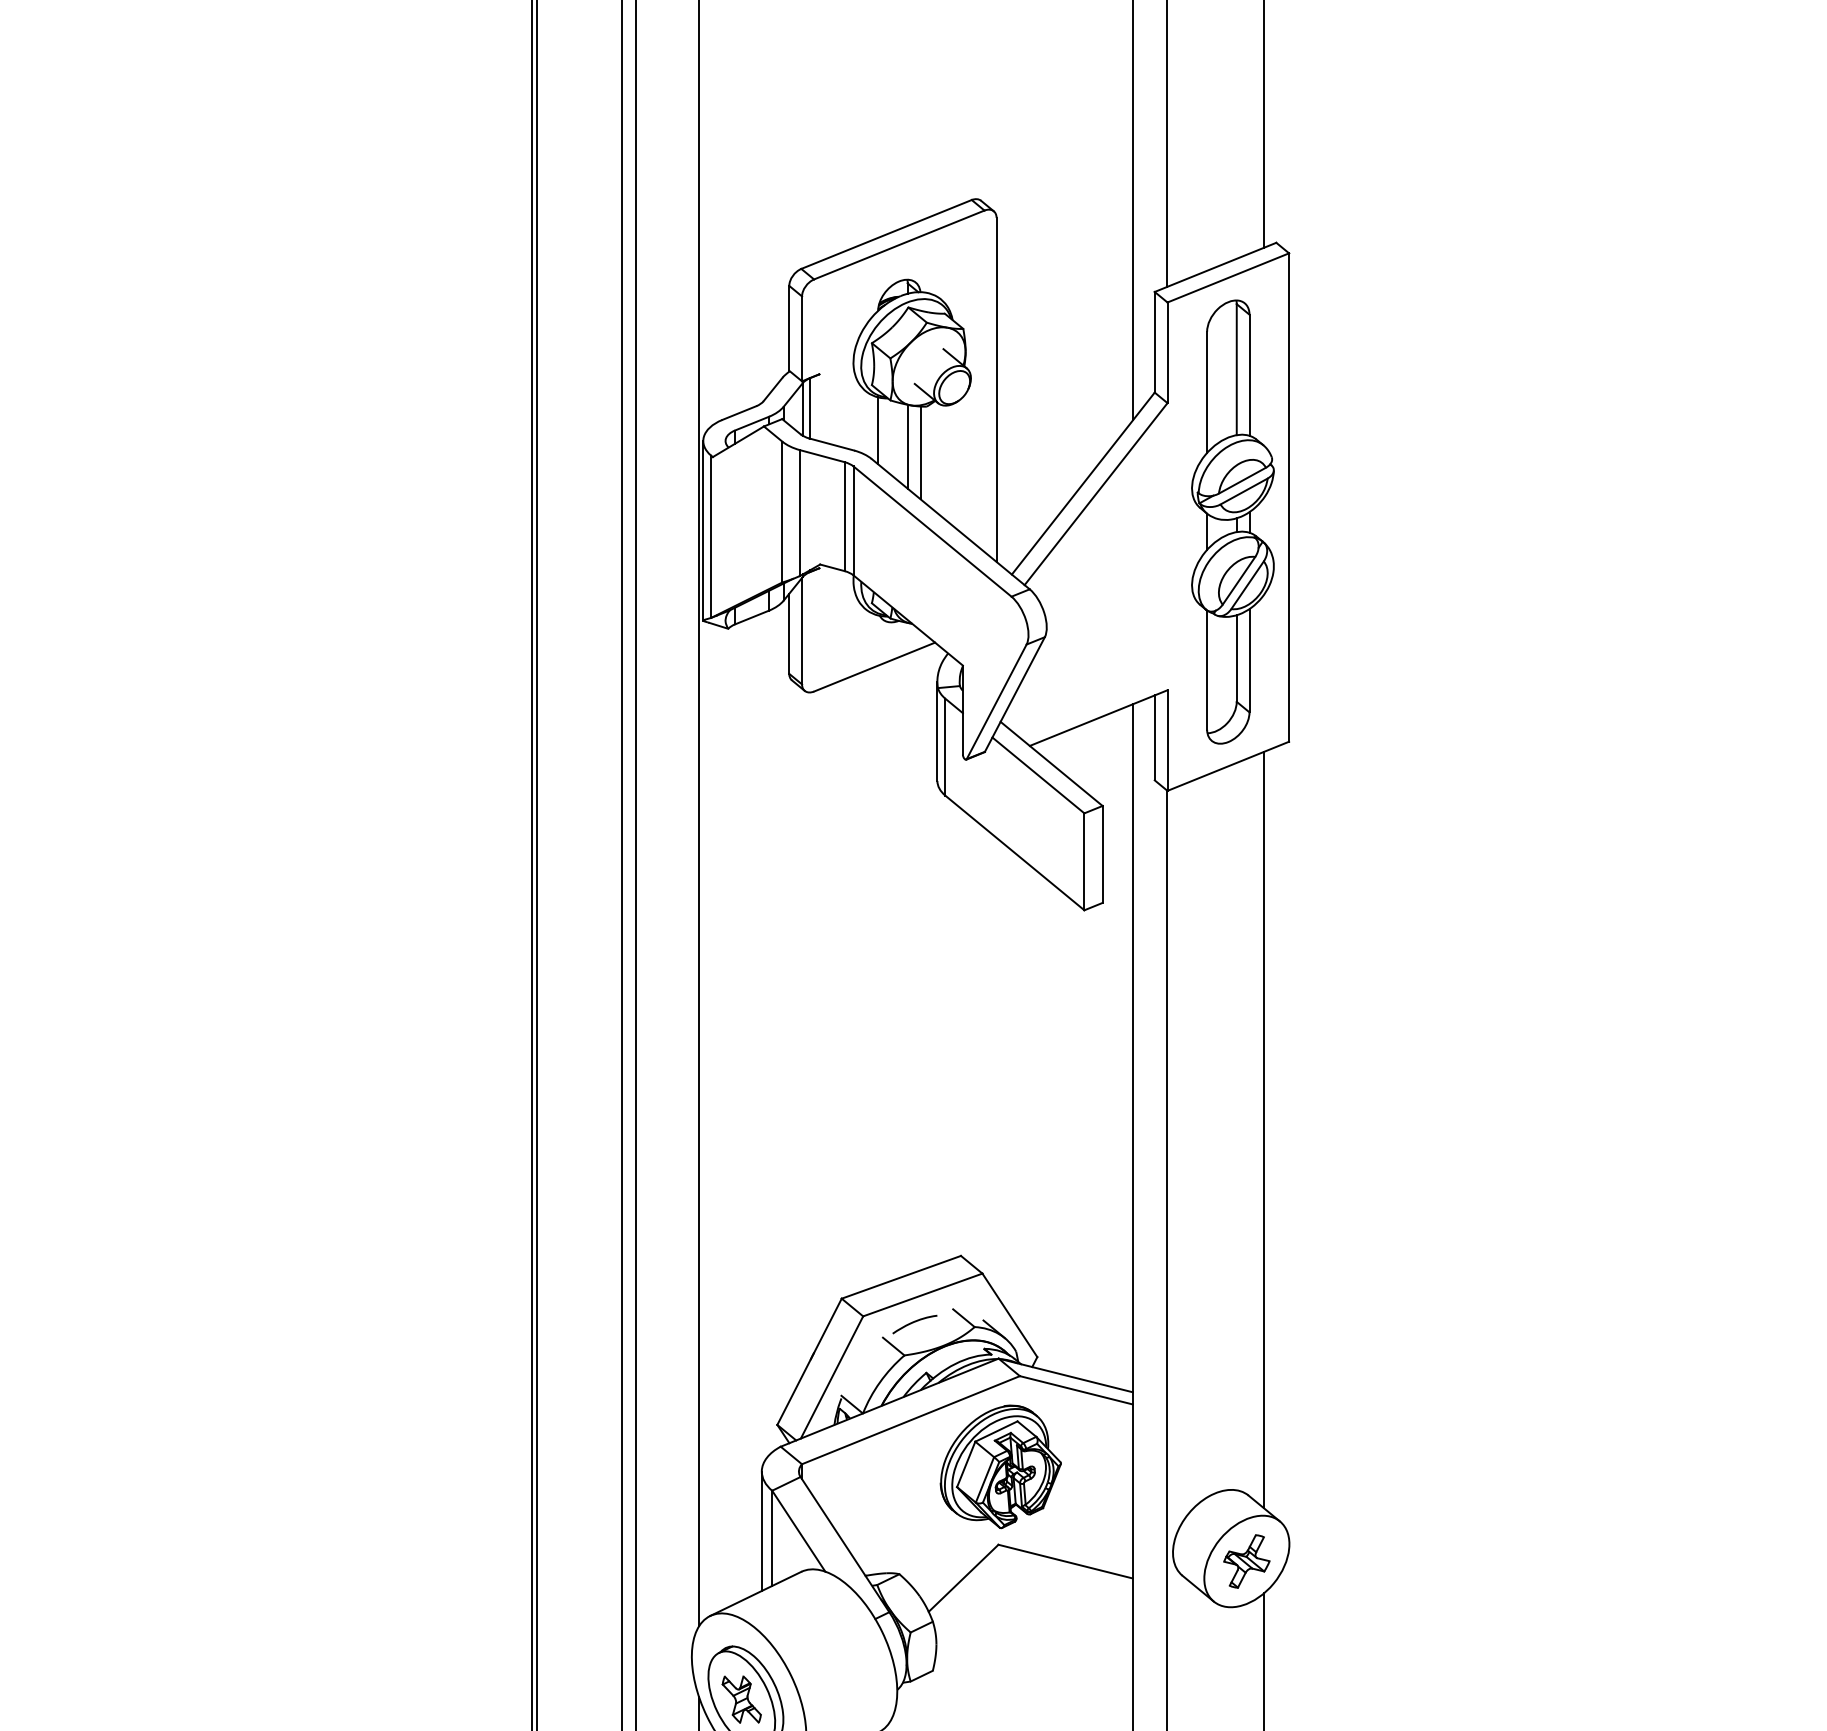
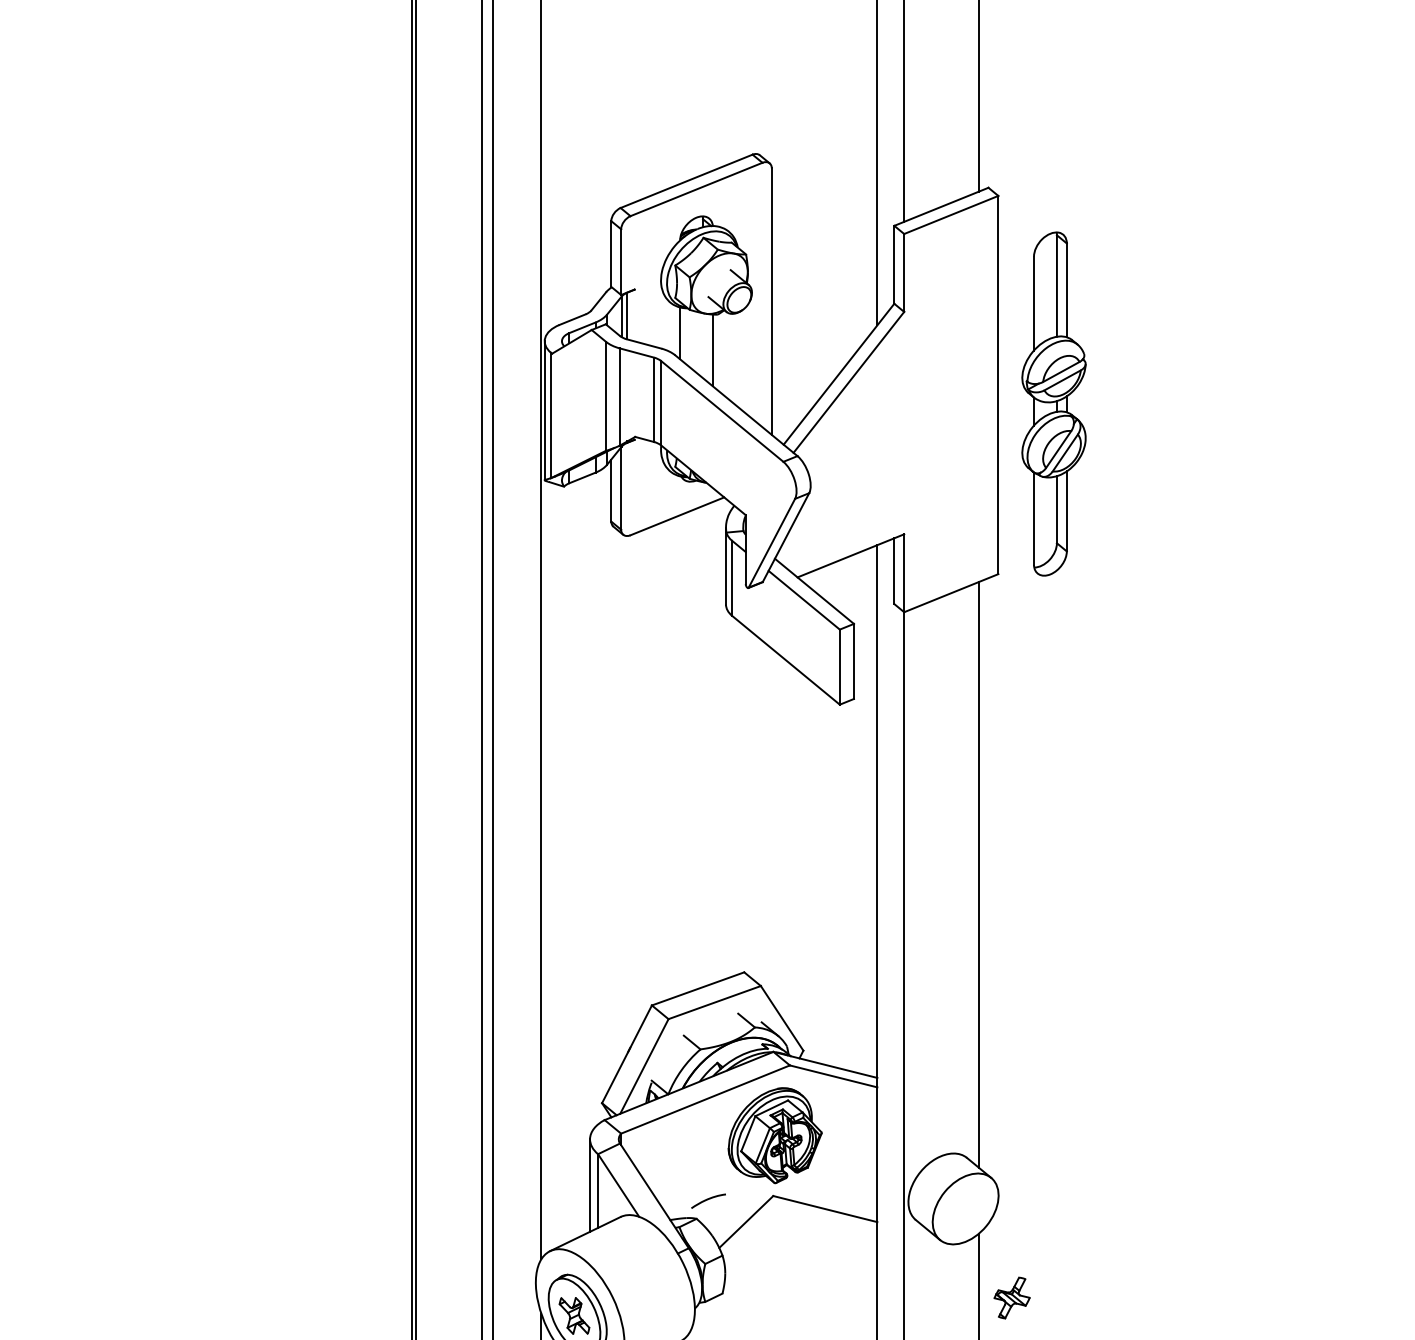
line: (907, 446) -> (702, 345), removed
part: (1232, 521) -> (1053, 403), moved
curve: (913, 1323) -> (707, 1200), moved
part: (1246, 1561) -> (1011, 1298), moved

